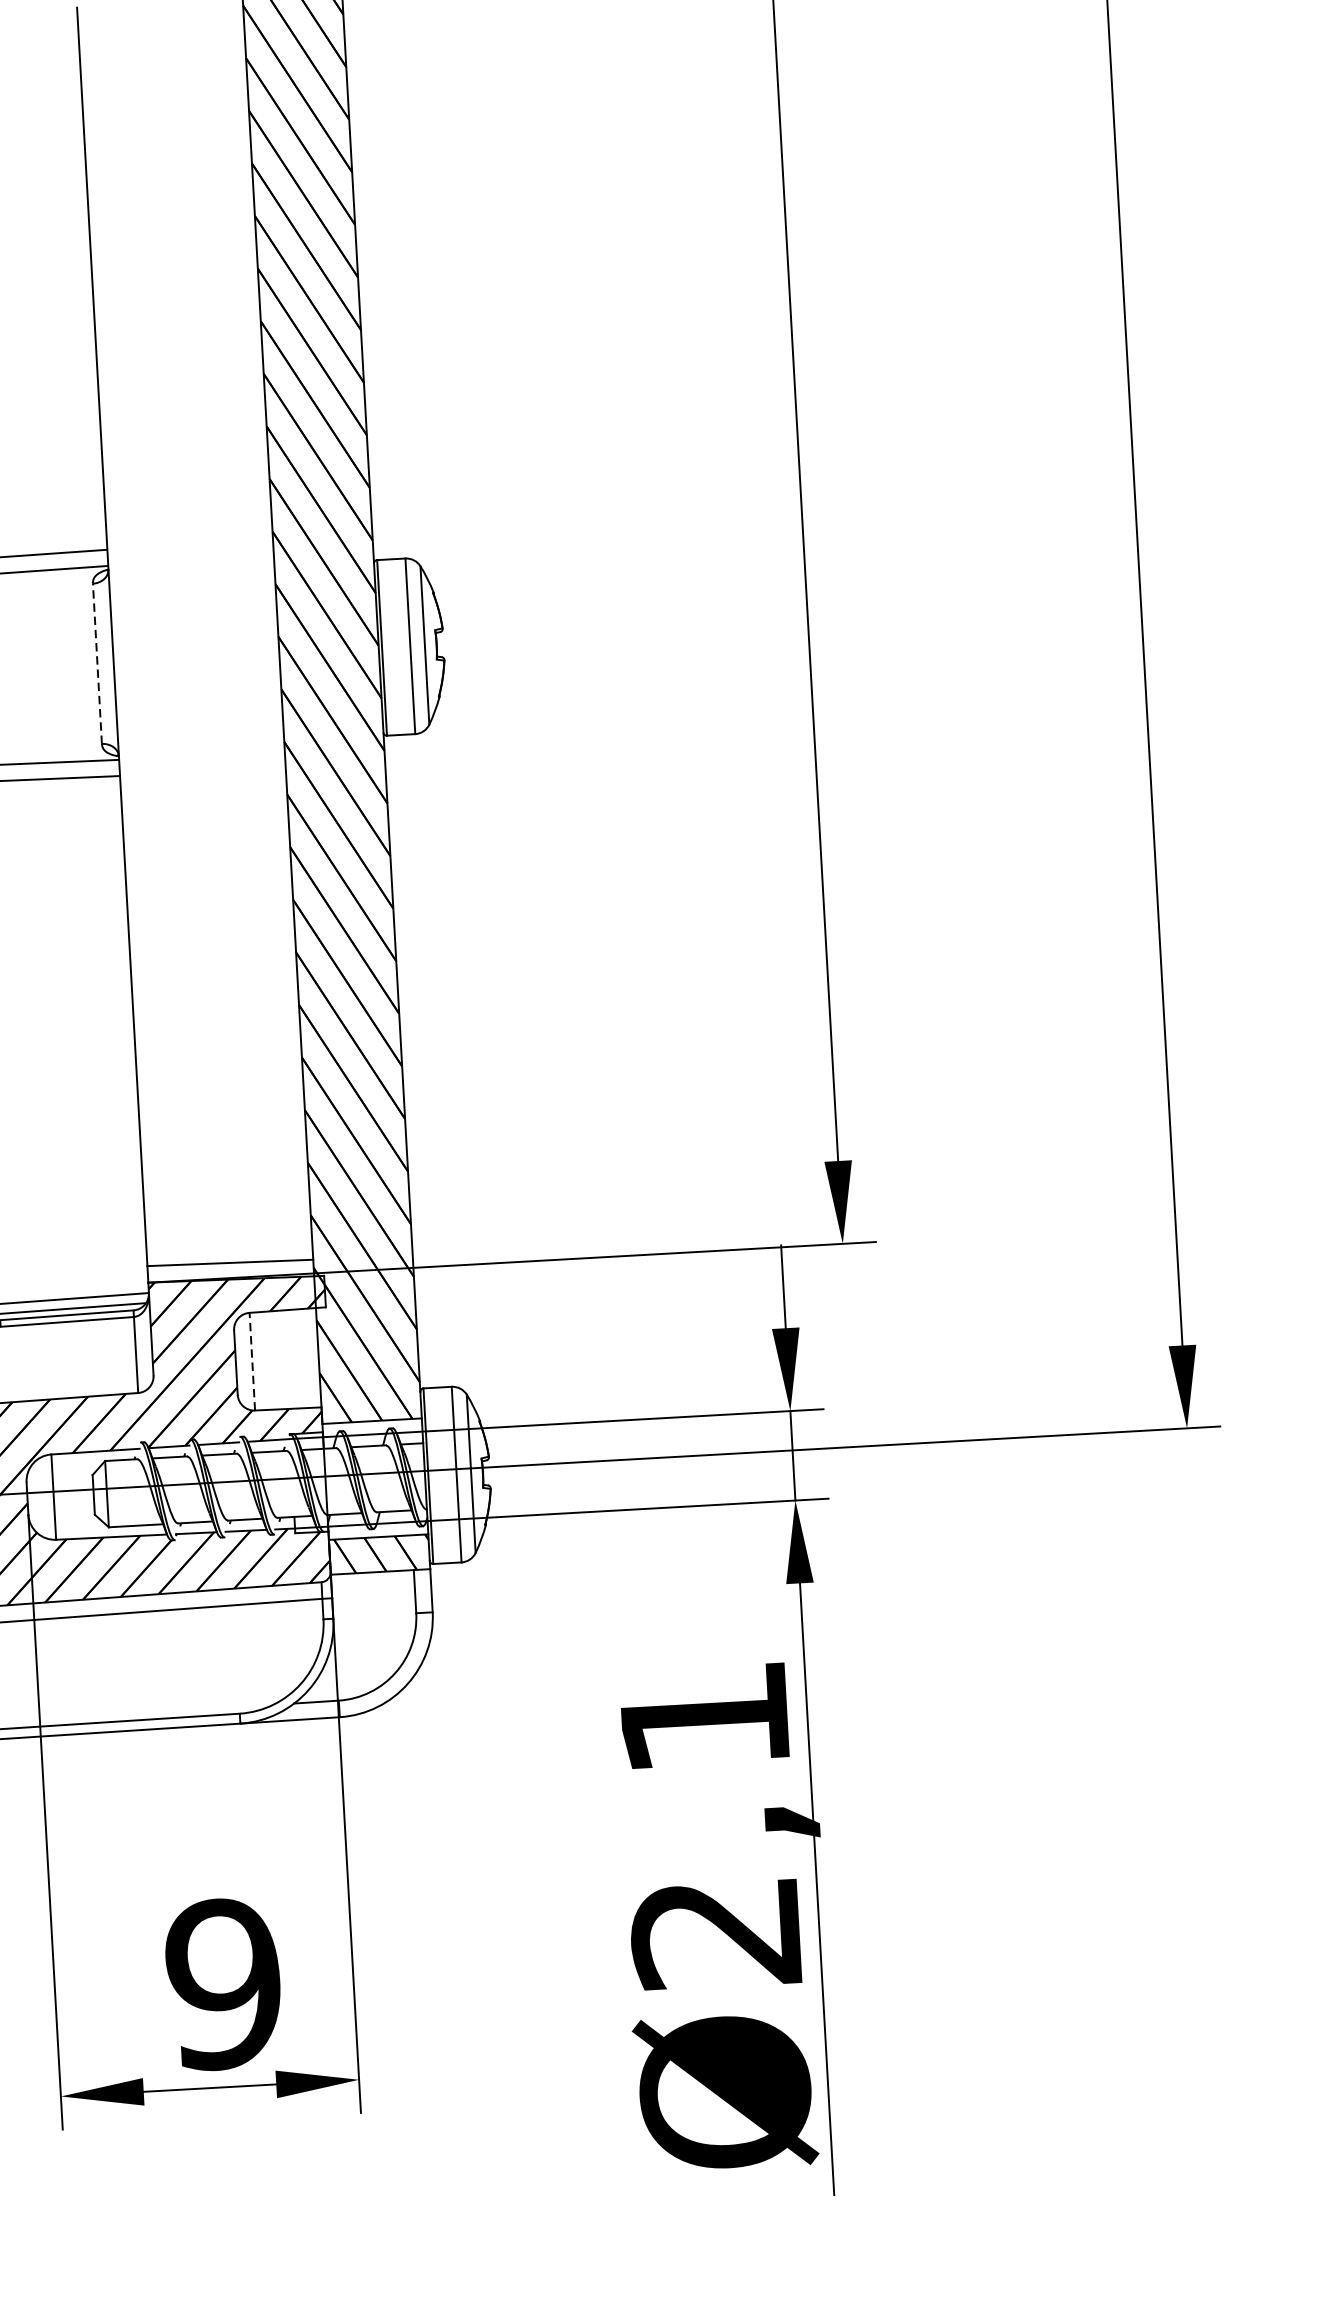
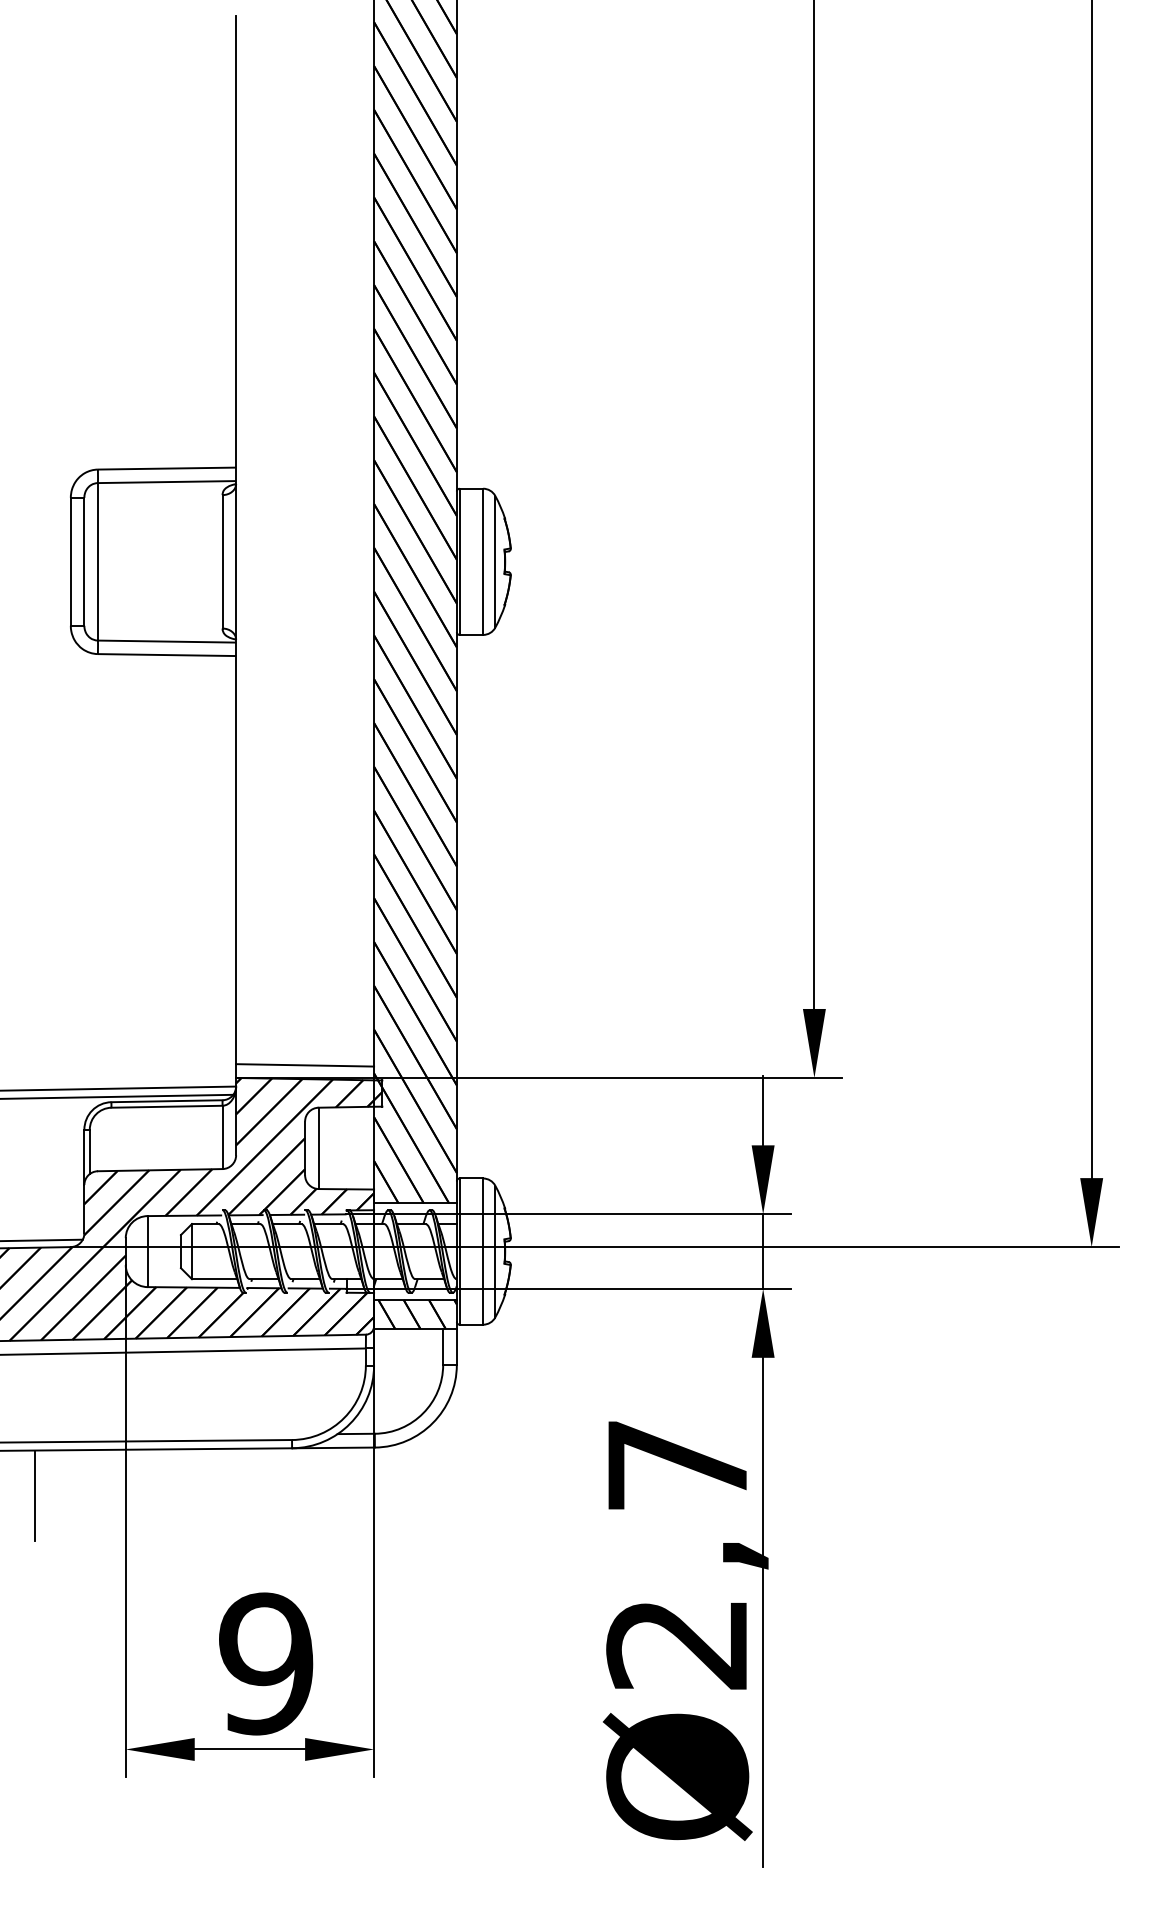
line: (97, 663) -> (222, 561), dashed -> solid
line: (252, 1361) -> (318, 1148), dashed -> solid
text: (704, 1718) -> (677, 1465), Ø2,1 -> Ø2,7

